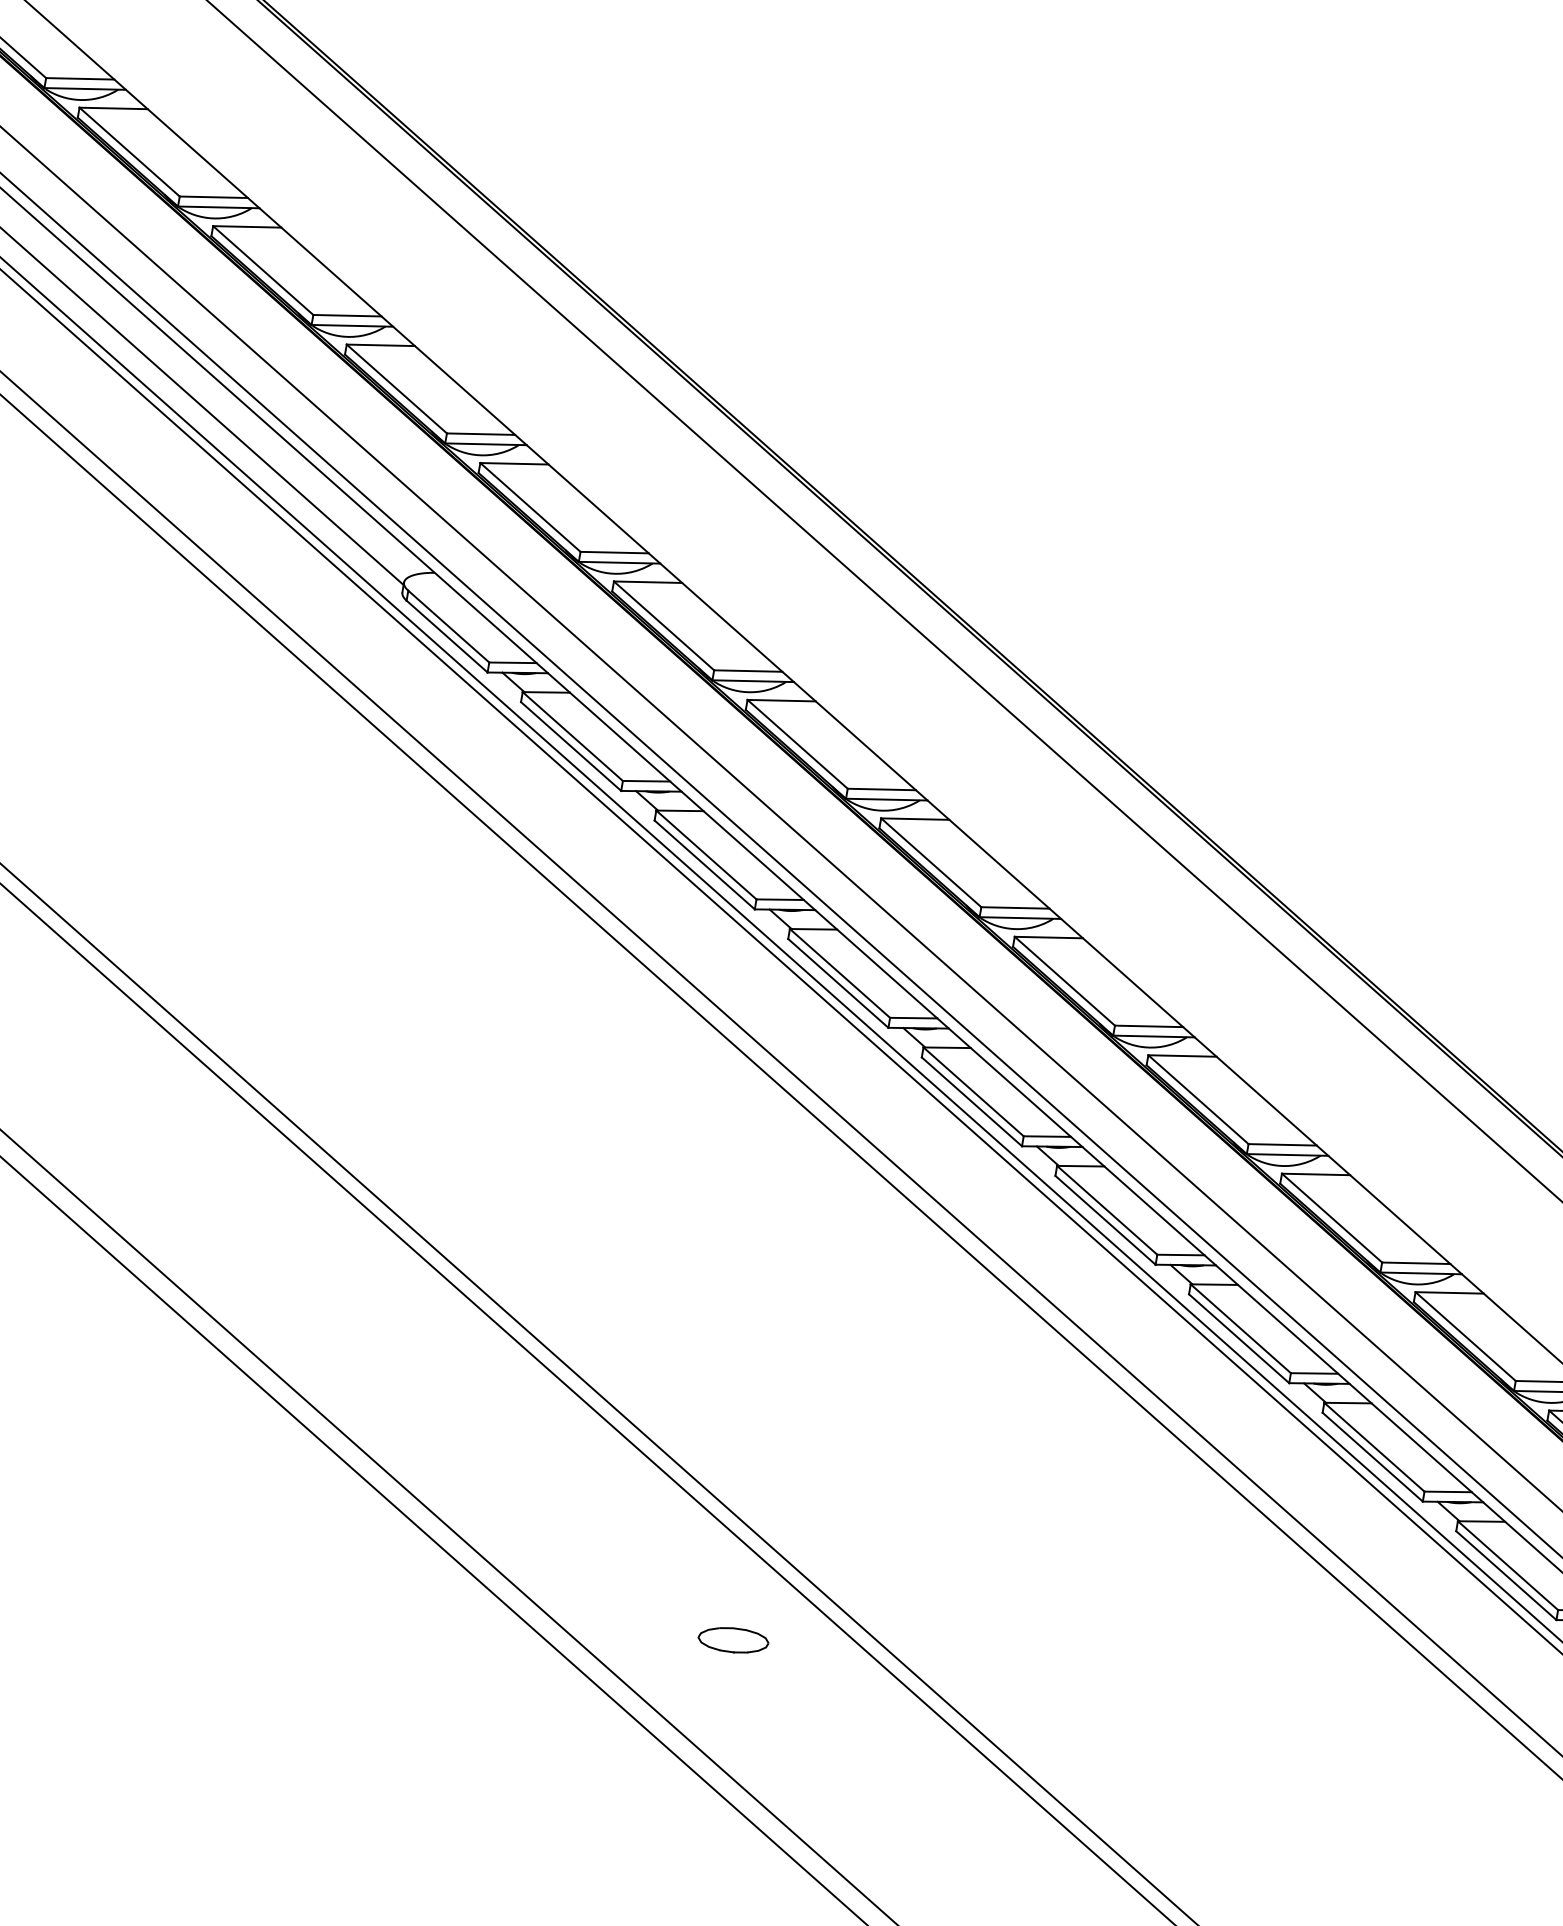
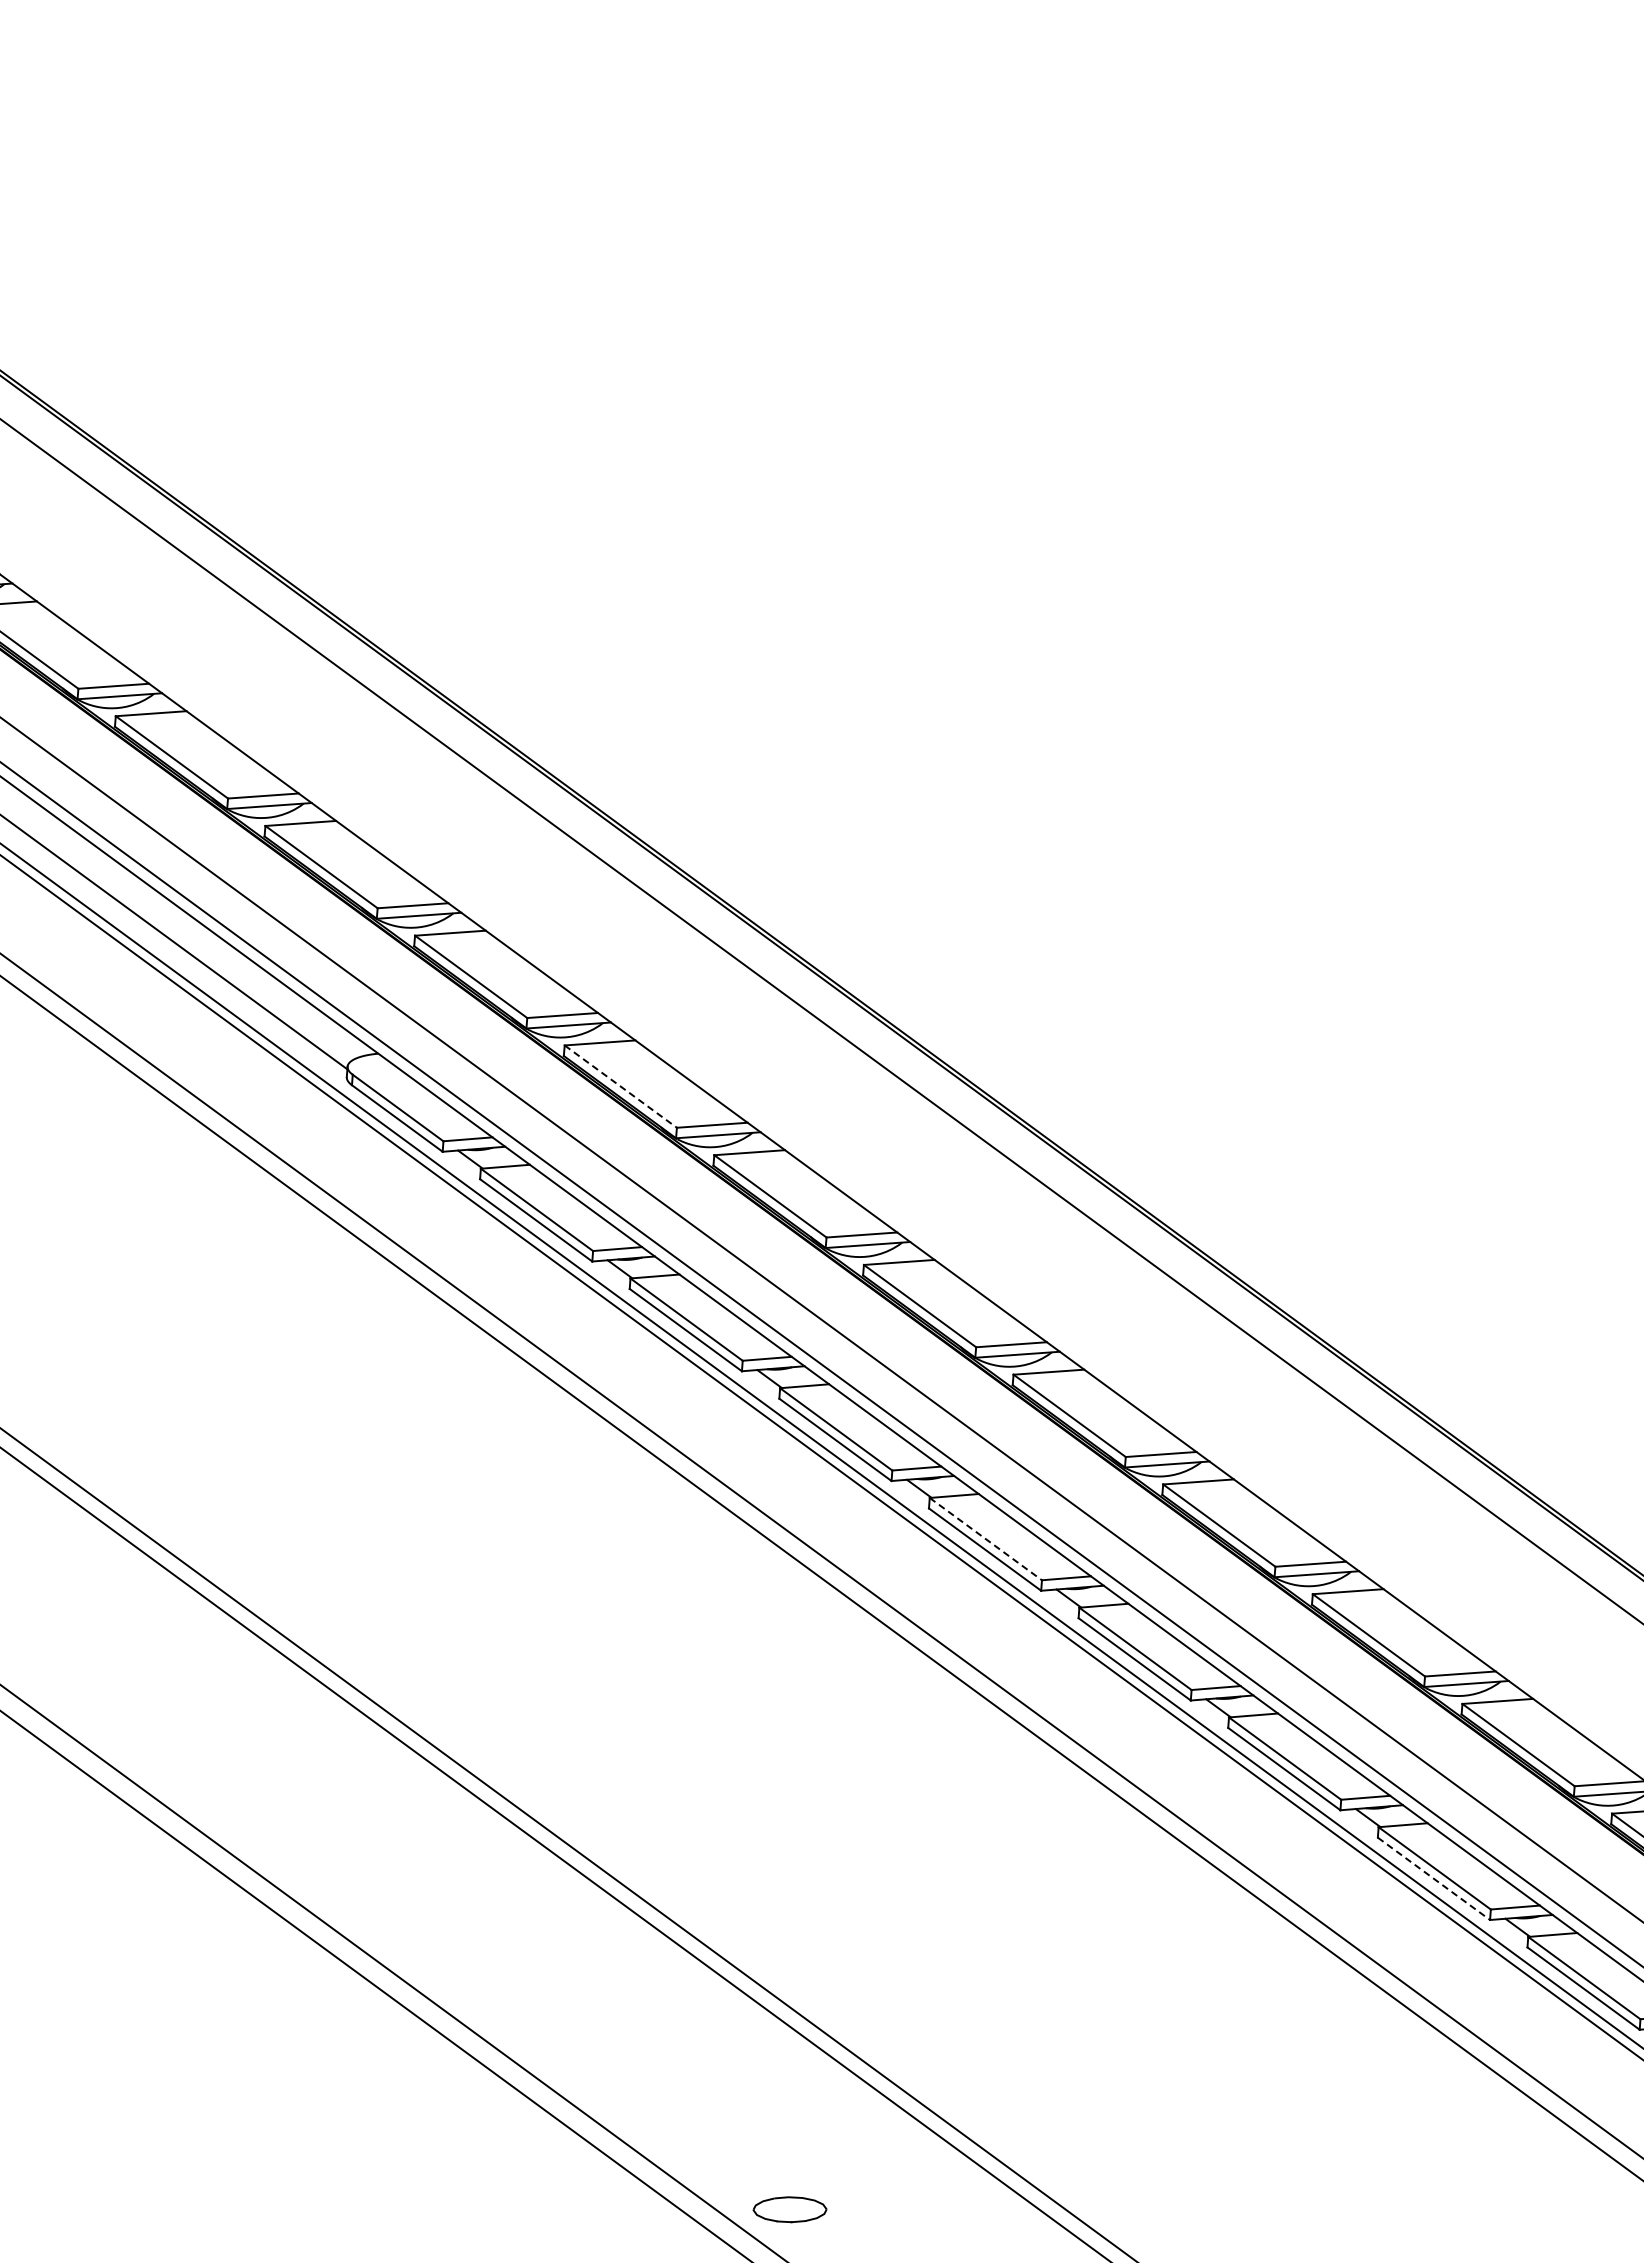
line: (663, 625) -> (620, 1086), solid -> dashed
line: (973, 1092) -> (985, 1539), solid -> dashed
line: (1372, 1456) -> (1433, 1878), solid -> dashed
part: (733, 1640) -> (789, 2209), moved

